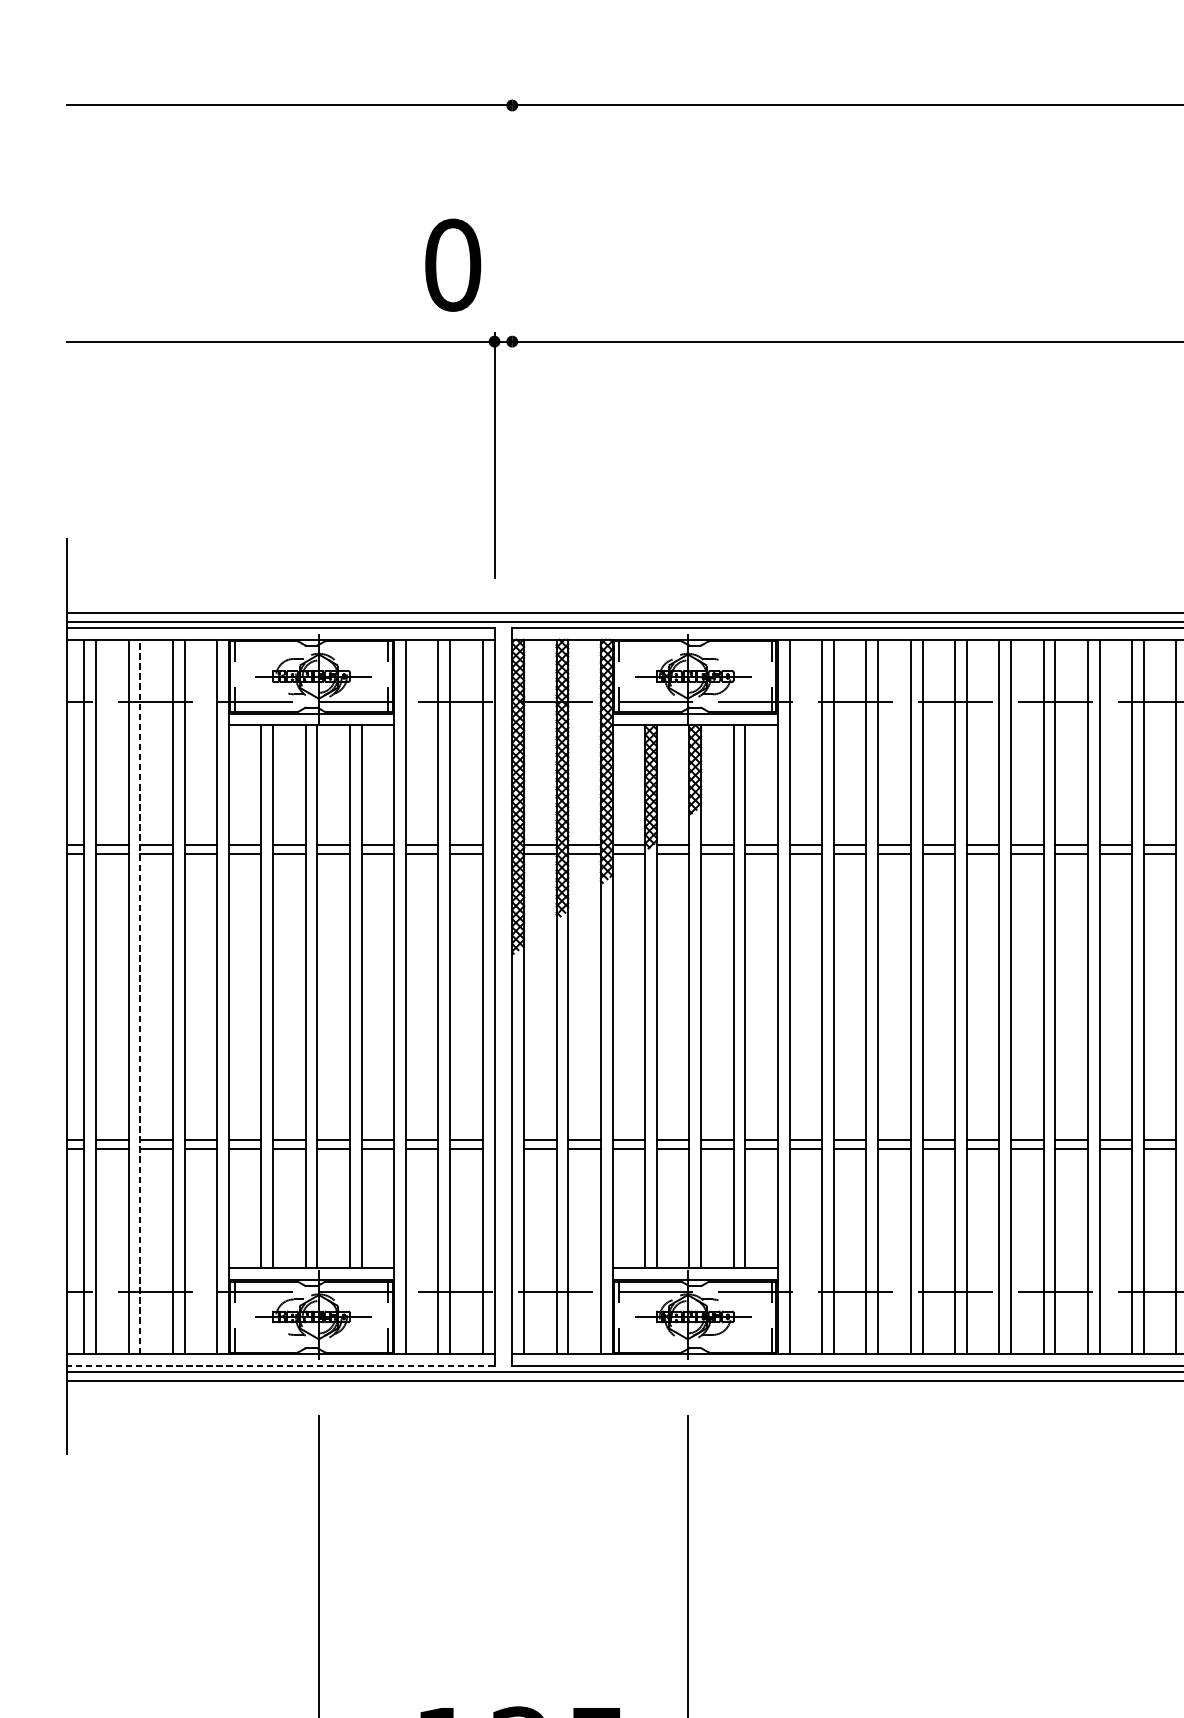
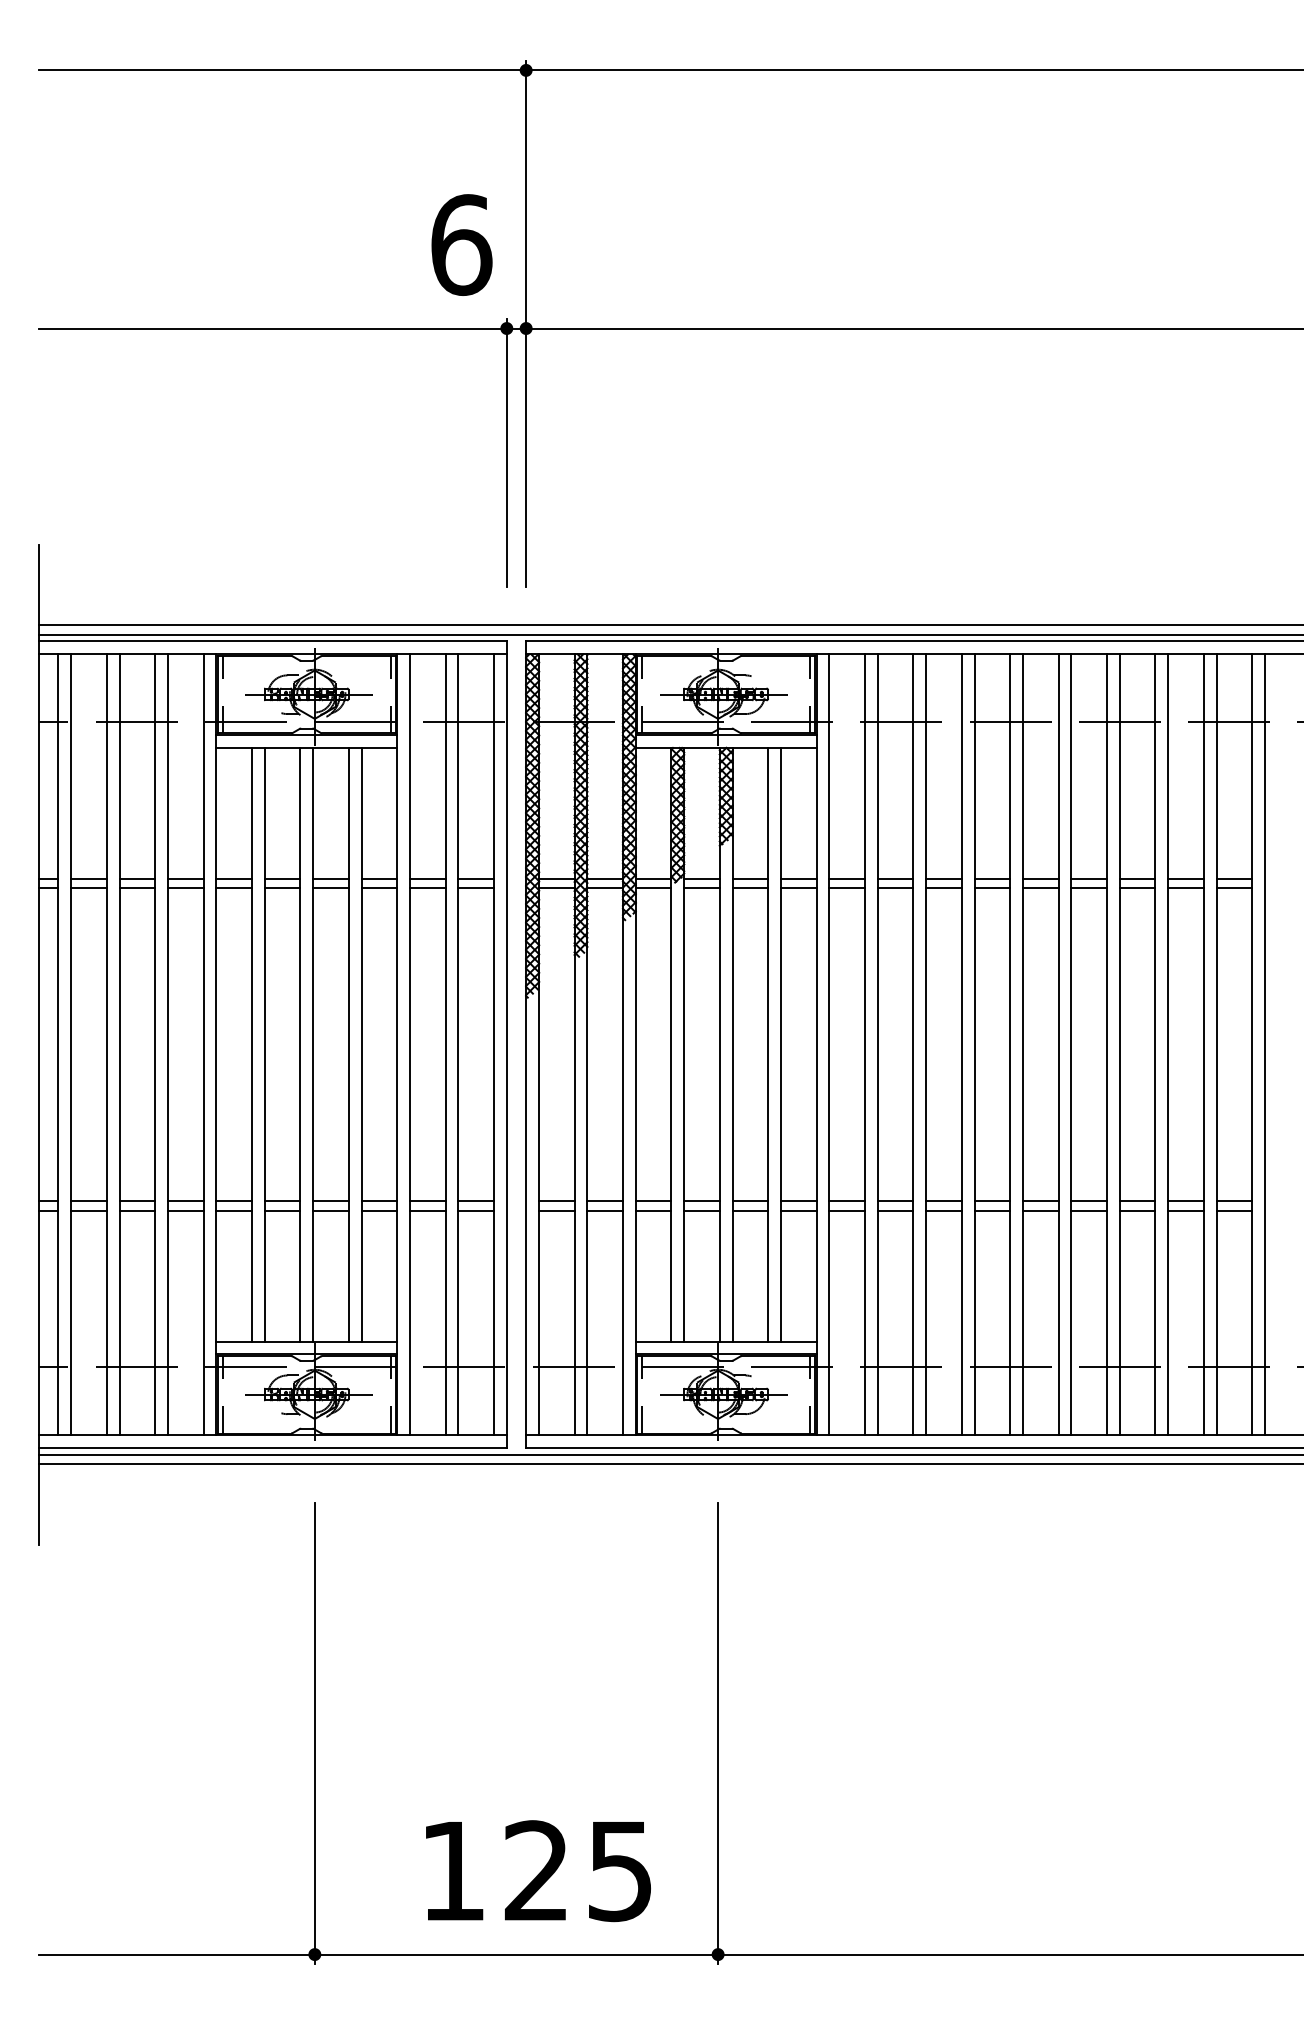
text: (453, 264) -> (461, 244), 0 -> 6
line: (512, 337) -> (526, 323), added
line: (140, 996) -> (119, 1044), dashed -> solid
line: (280, 1366) -> (272, 1448), dashed -> solid

